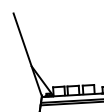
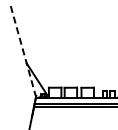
line: (28, 54) -> (23, 50), solid -> dashed

